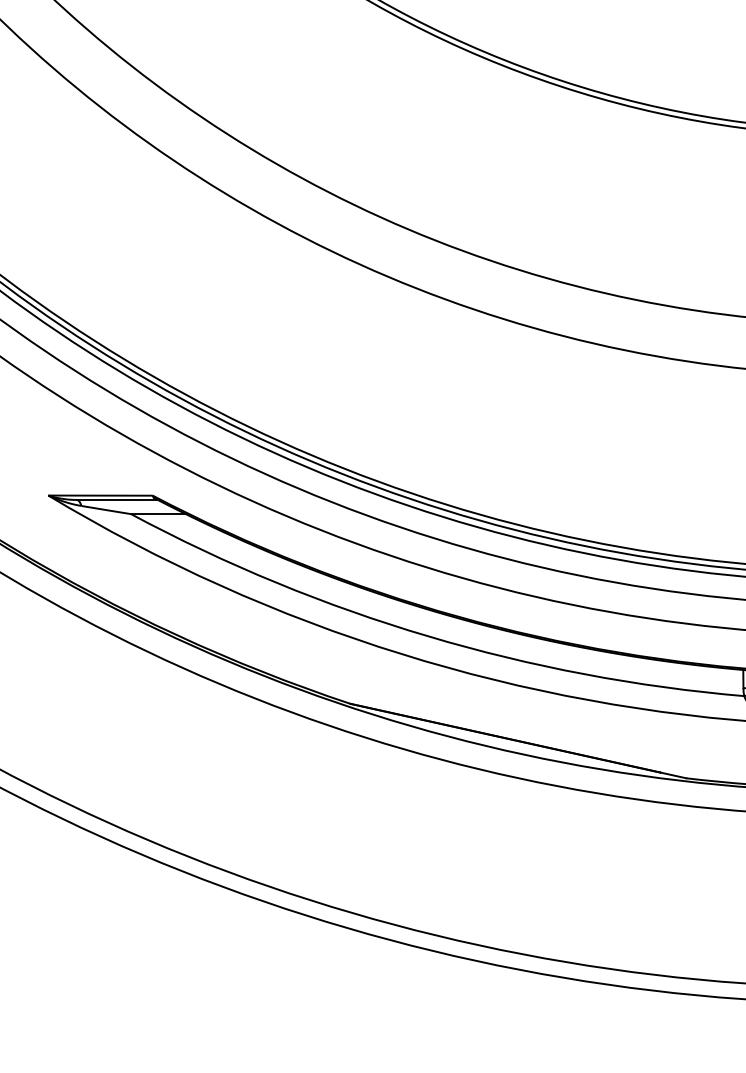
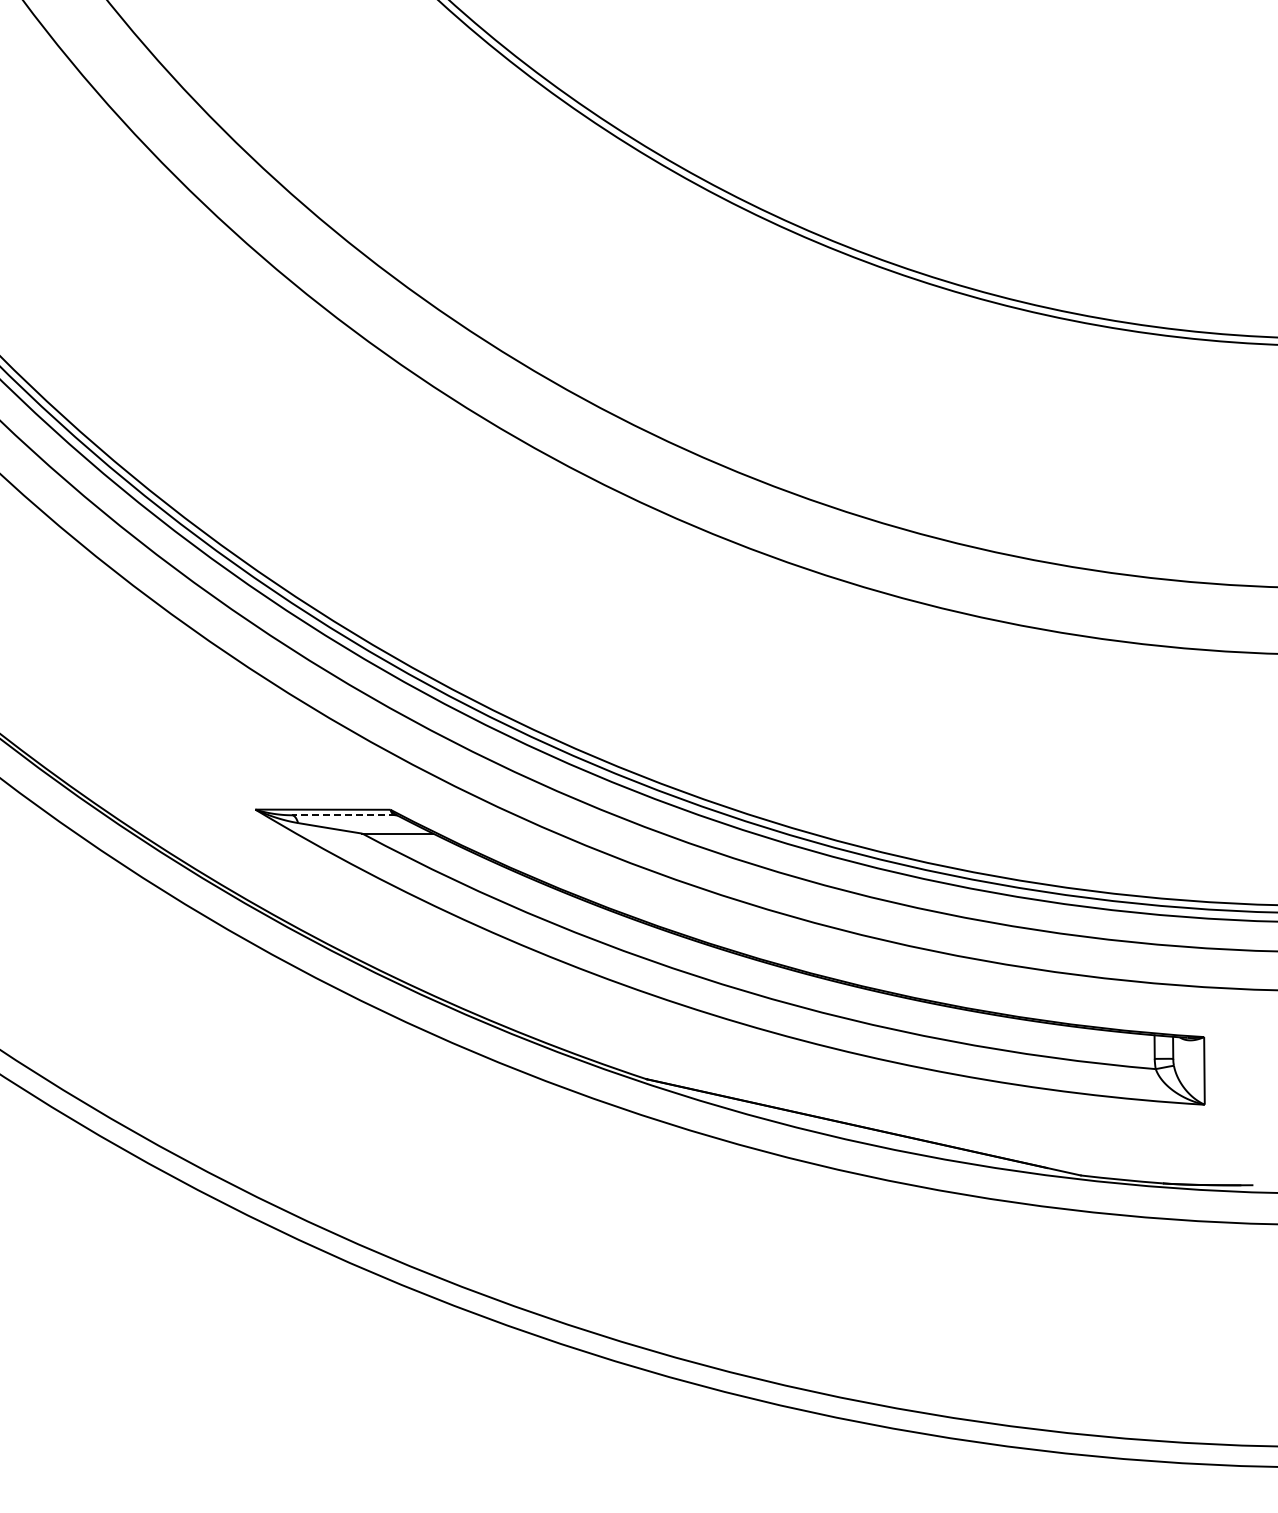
line: (116, 500) -> (343, 815), solid -> dashed

